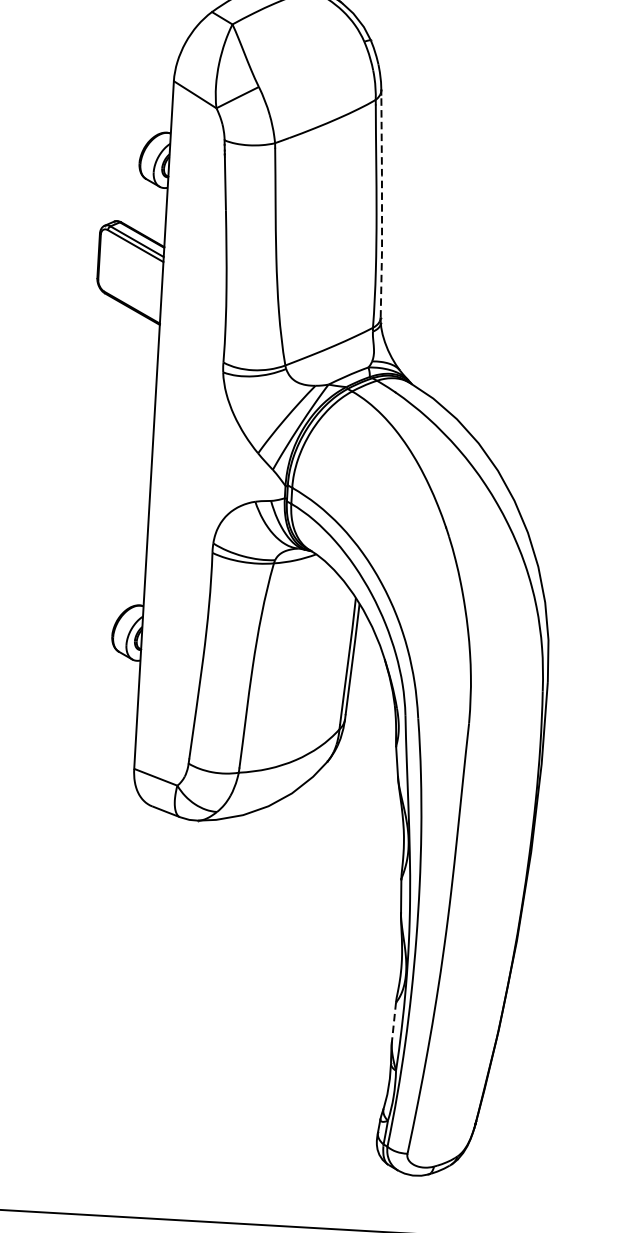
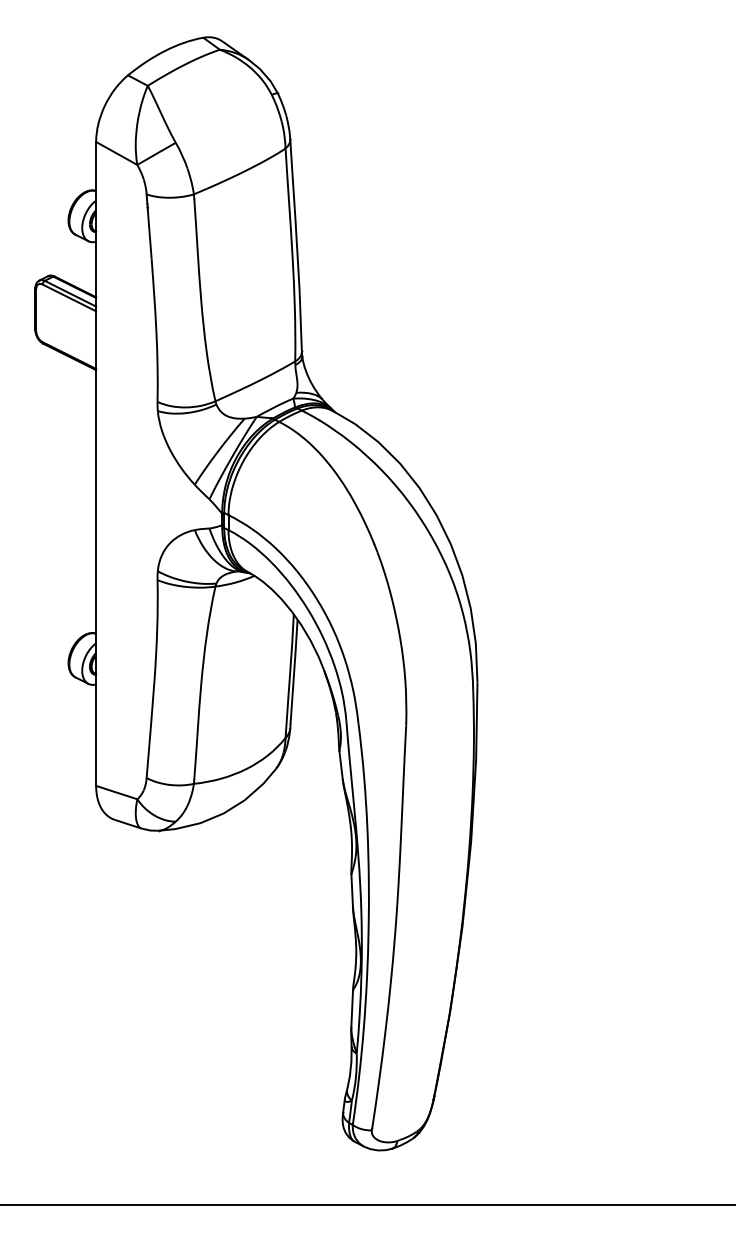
line: (382, 206) -> (297, 247), dashed -> solid
line: (394, 1022) -> (352, 1008), dashed -> solid

